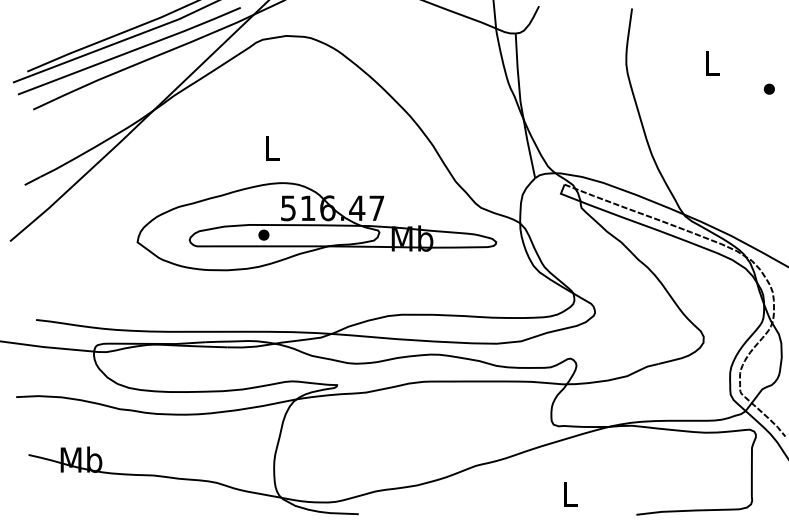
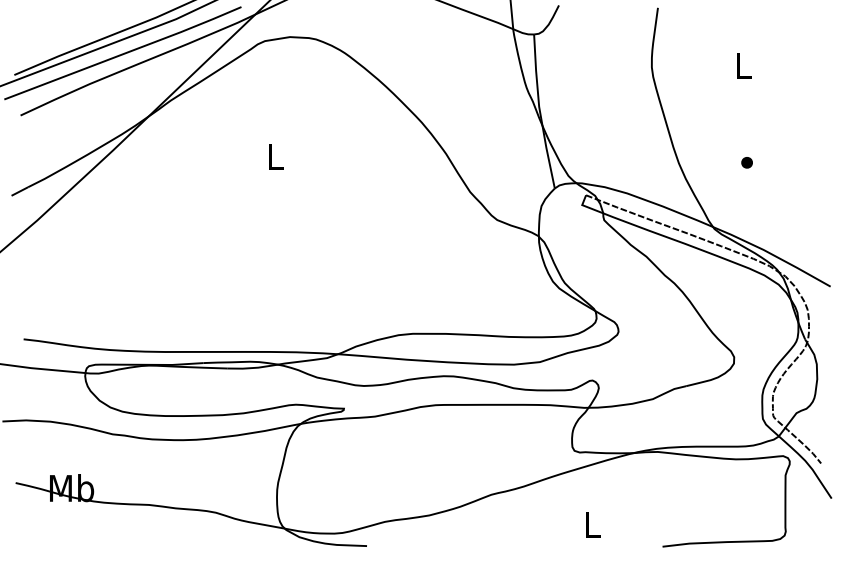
part: (768, 88) -> (746, 162), moved
part: (316, 226) -> (322, 239), removed

